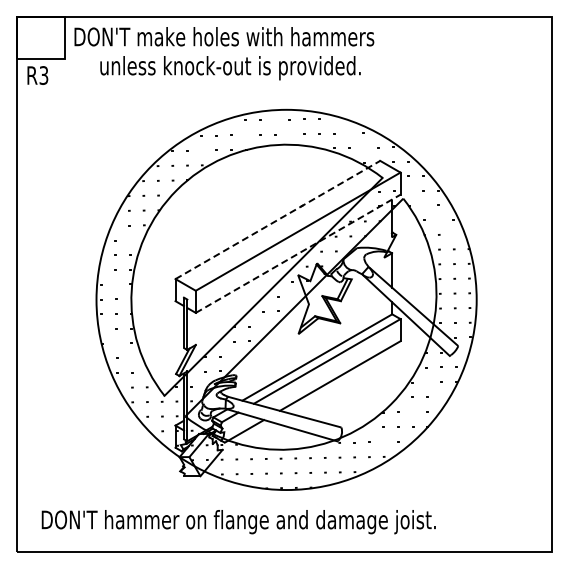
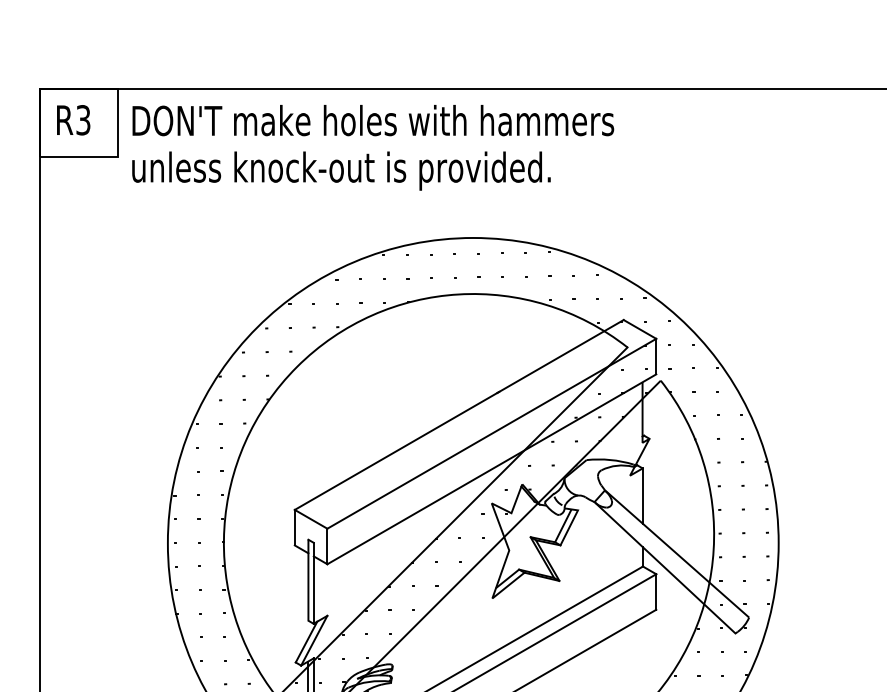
text: (230, 68) -> (341, 171), moved
text: (37, 75) -> (73, 120), moved
line: (278, 219) -> (460, 414), dashed -> solid
line: (298, 253) -> (492, 468), dashed -> solid

